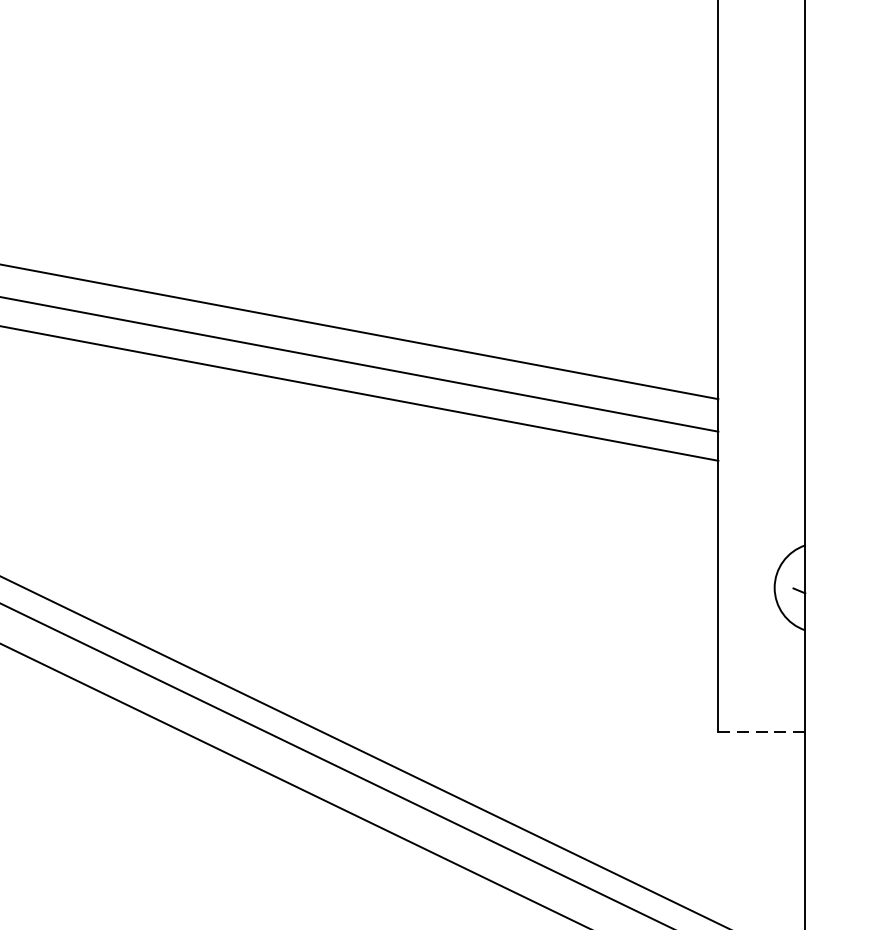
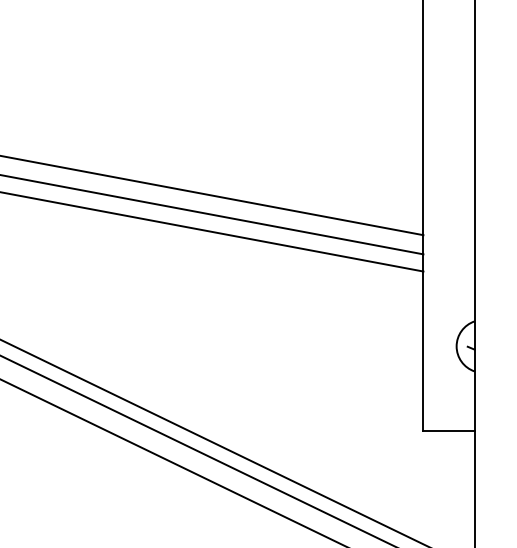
line: (762, 732) -> (449, 431), dashed -> solid

